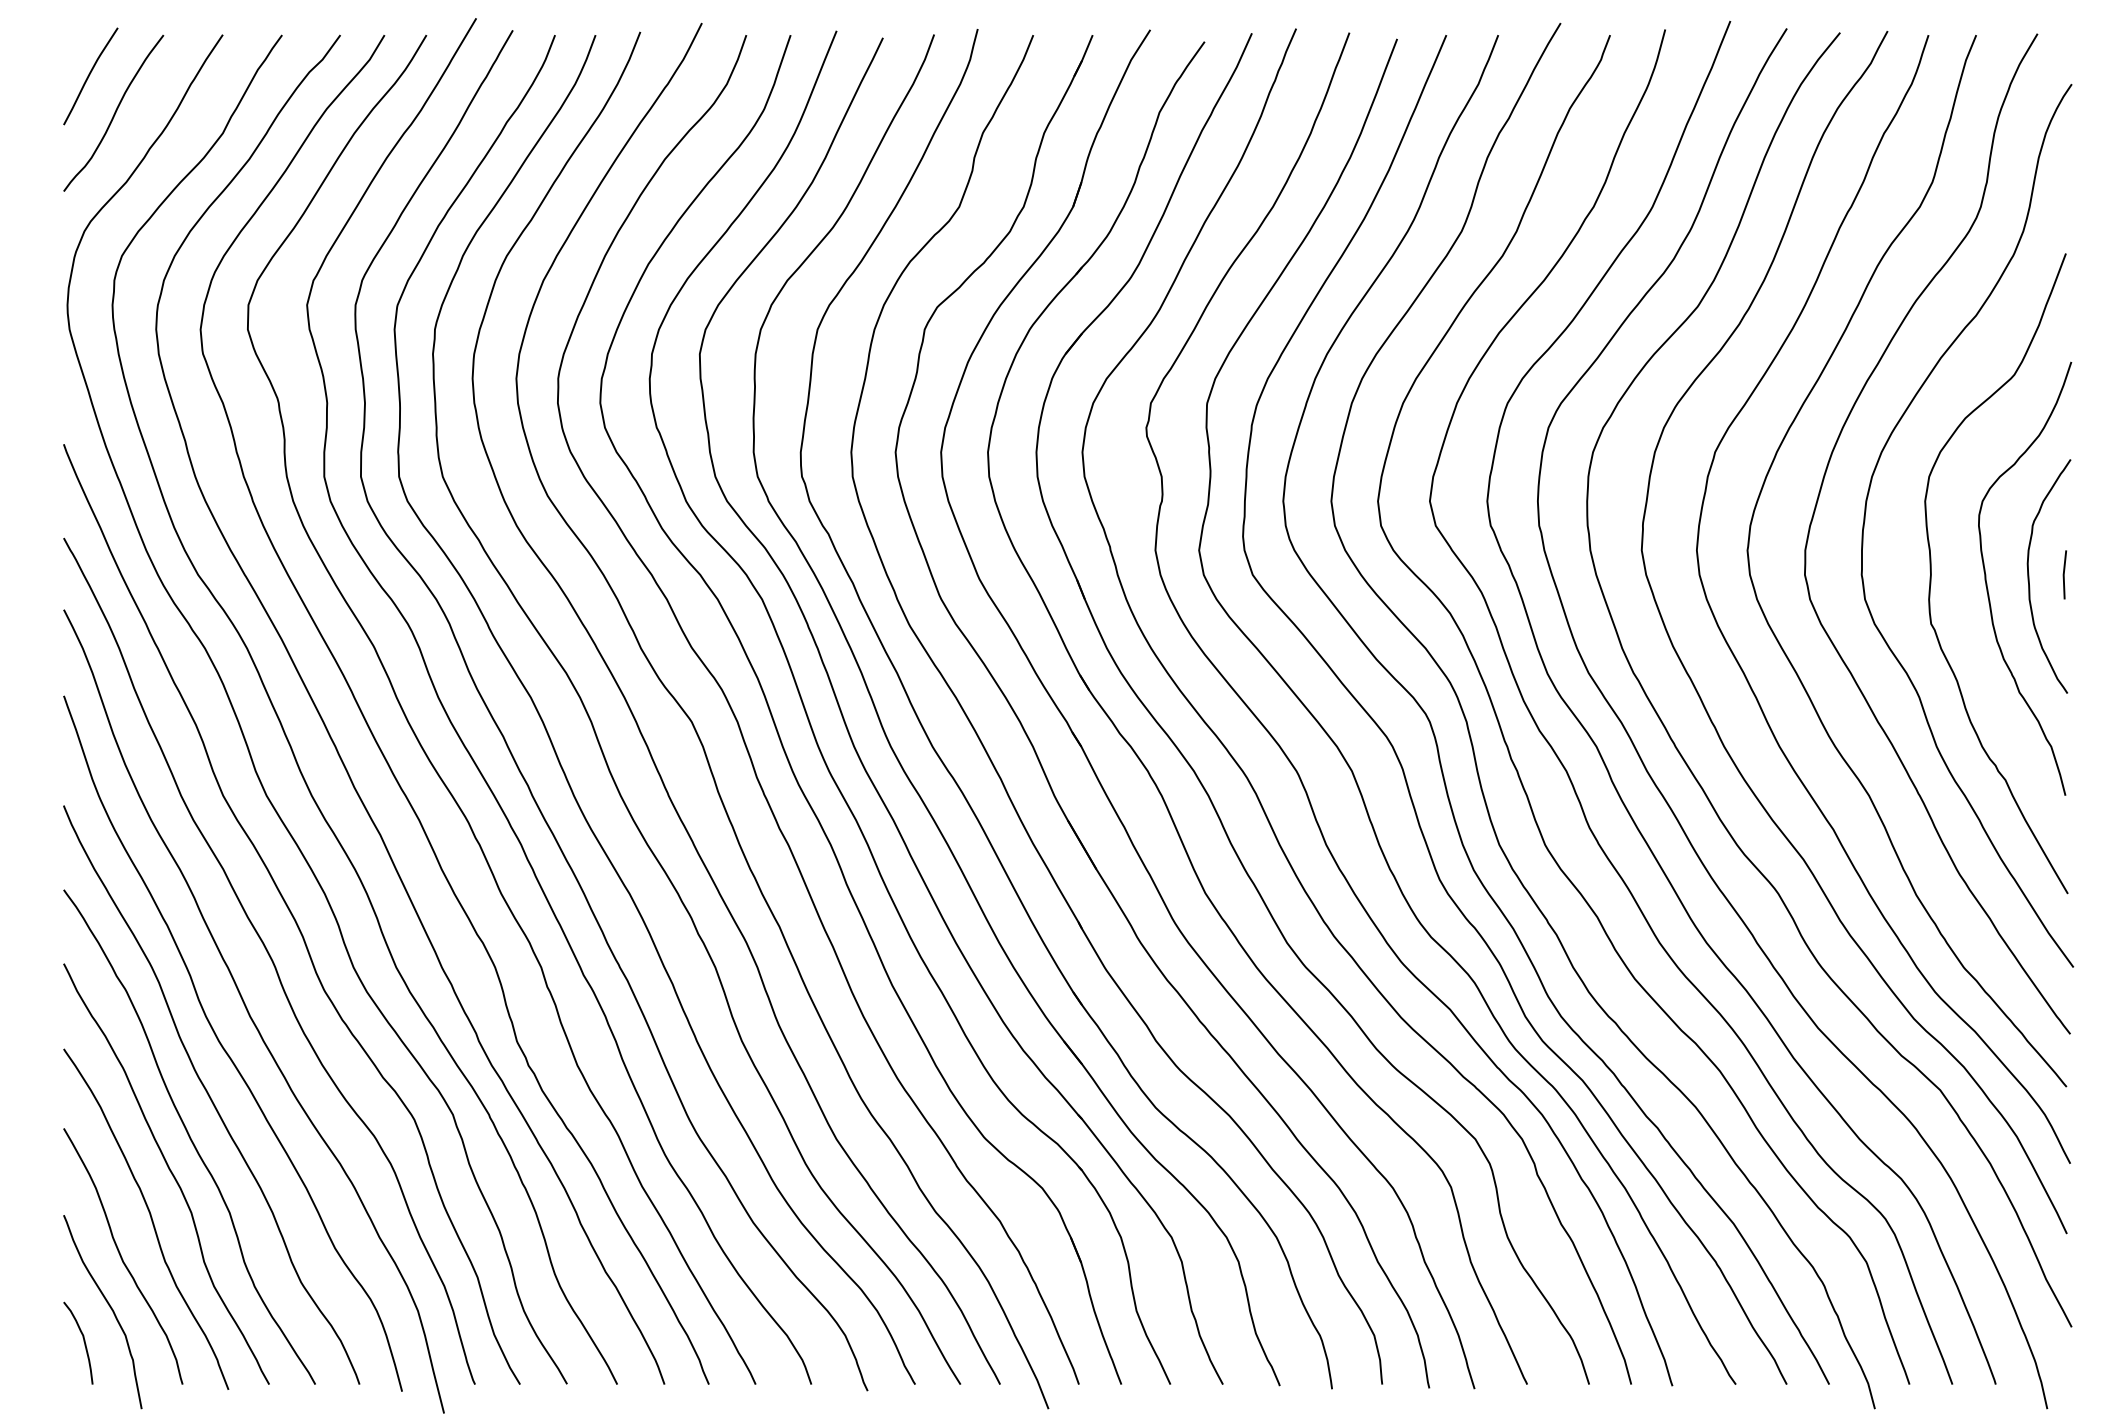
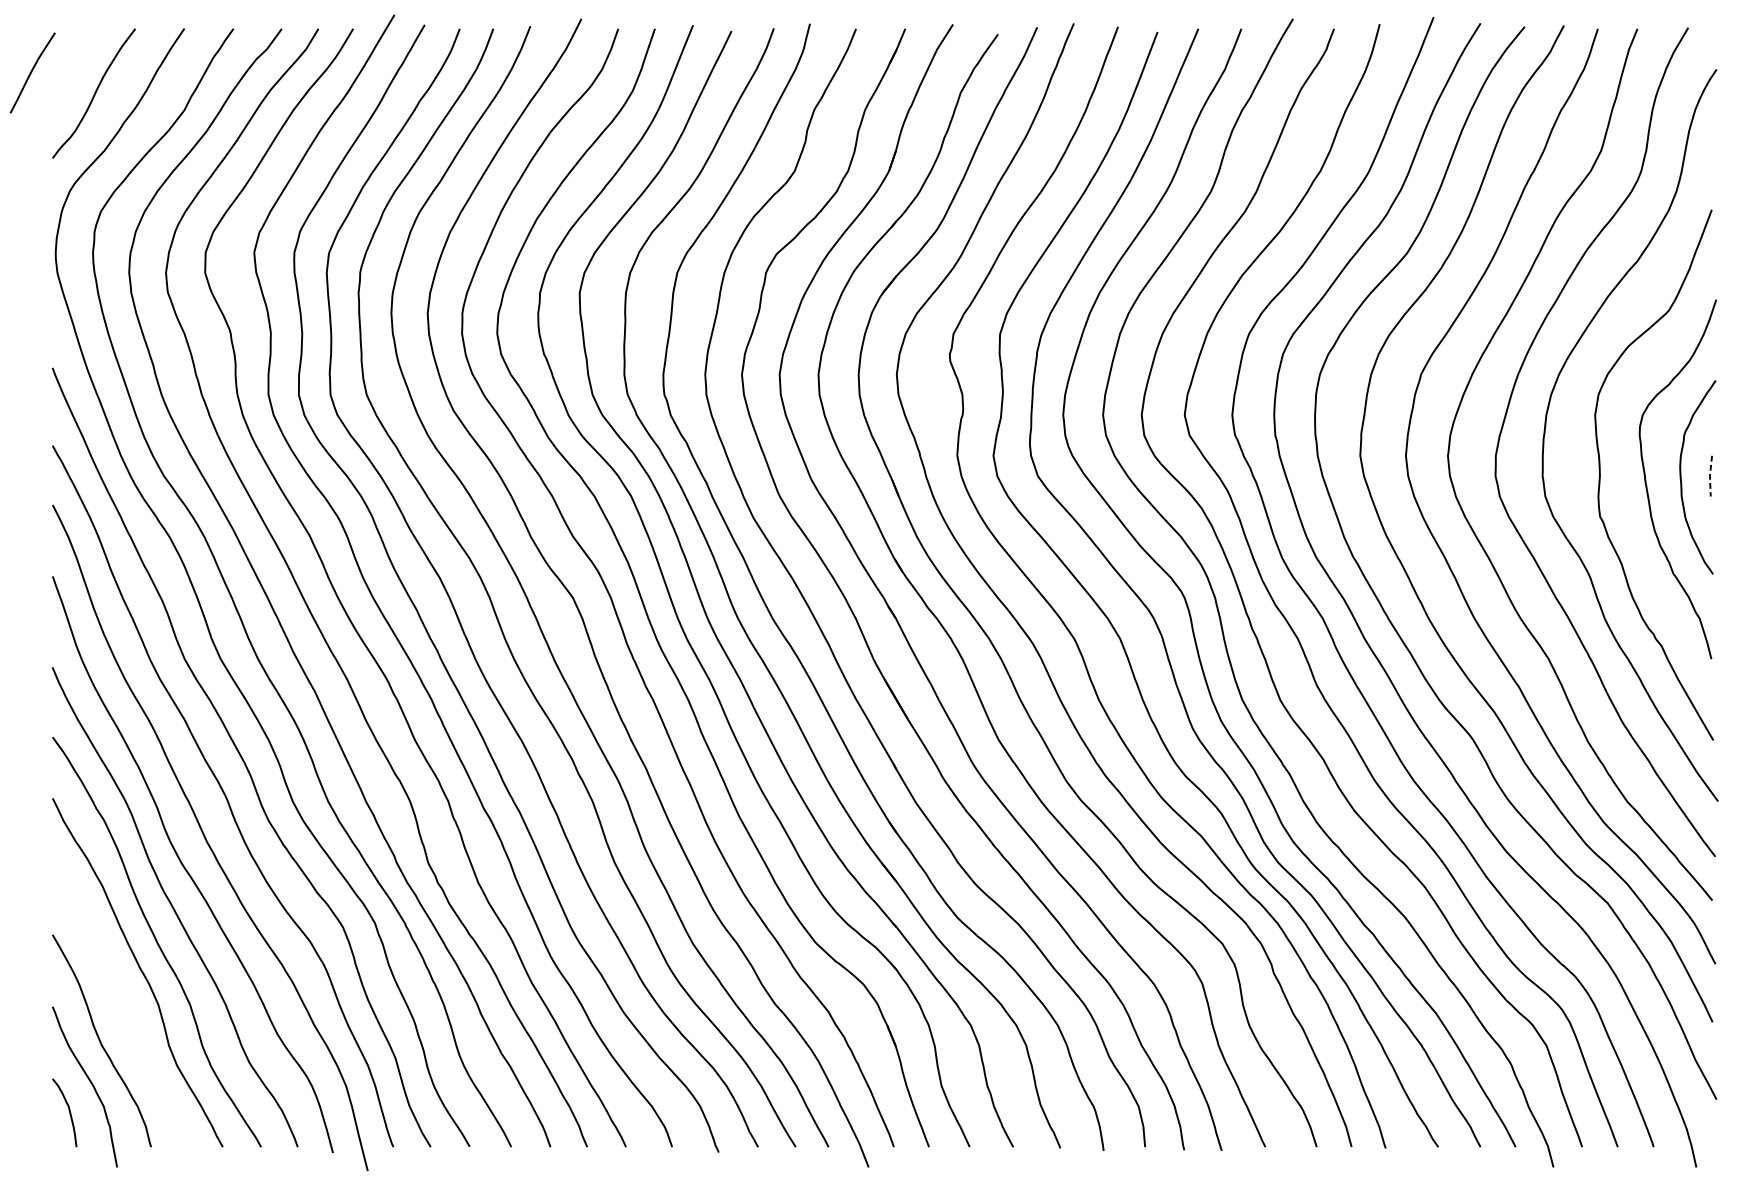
curve: (89, 76) -> (31, 73), moved
line: (2063, 574) -> (1709, 475), solid -> dashed
curve: (150, 1218) -> (124, 1009), removed

